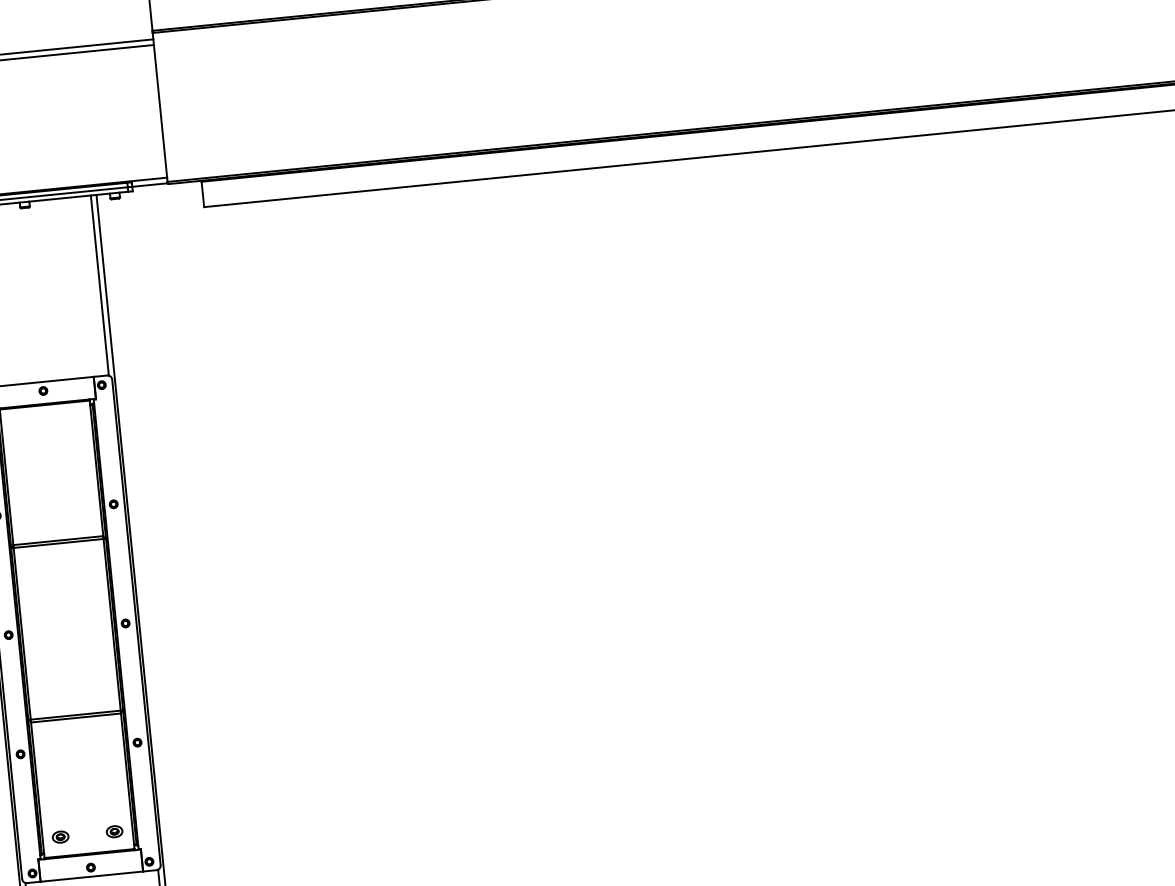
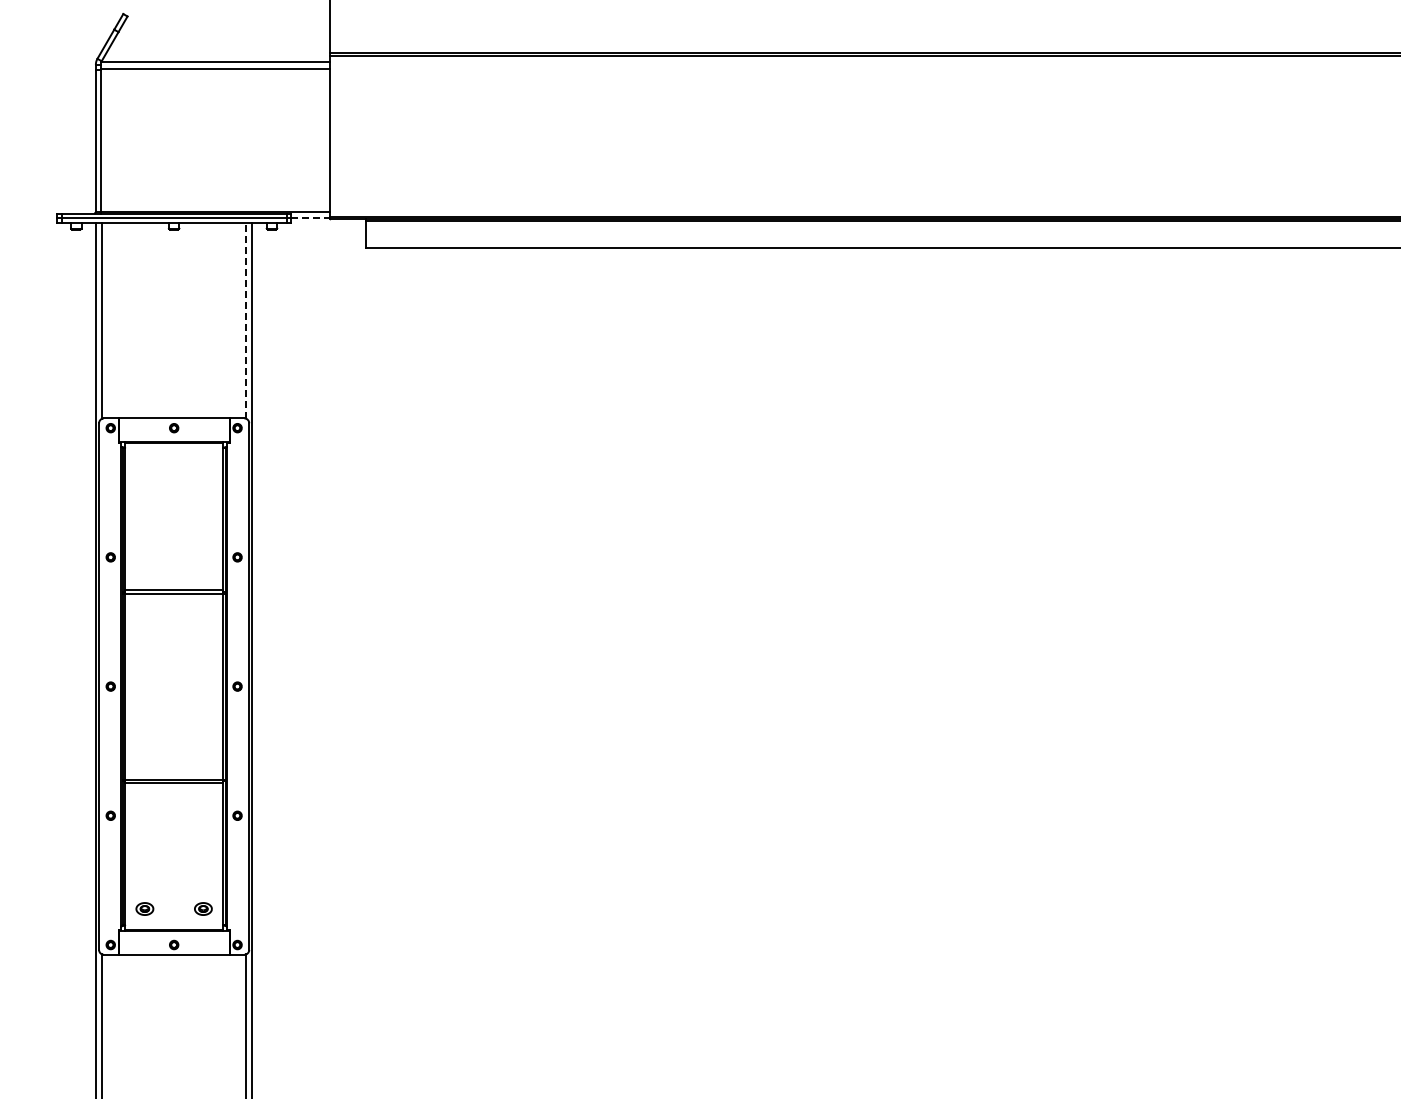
line: (150, 184) -> (311, 218), solid -> dashed
line: (100, 285) -> (246, 321), solid -> dashed

